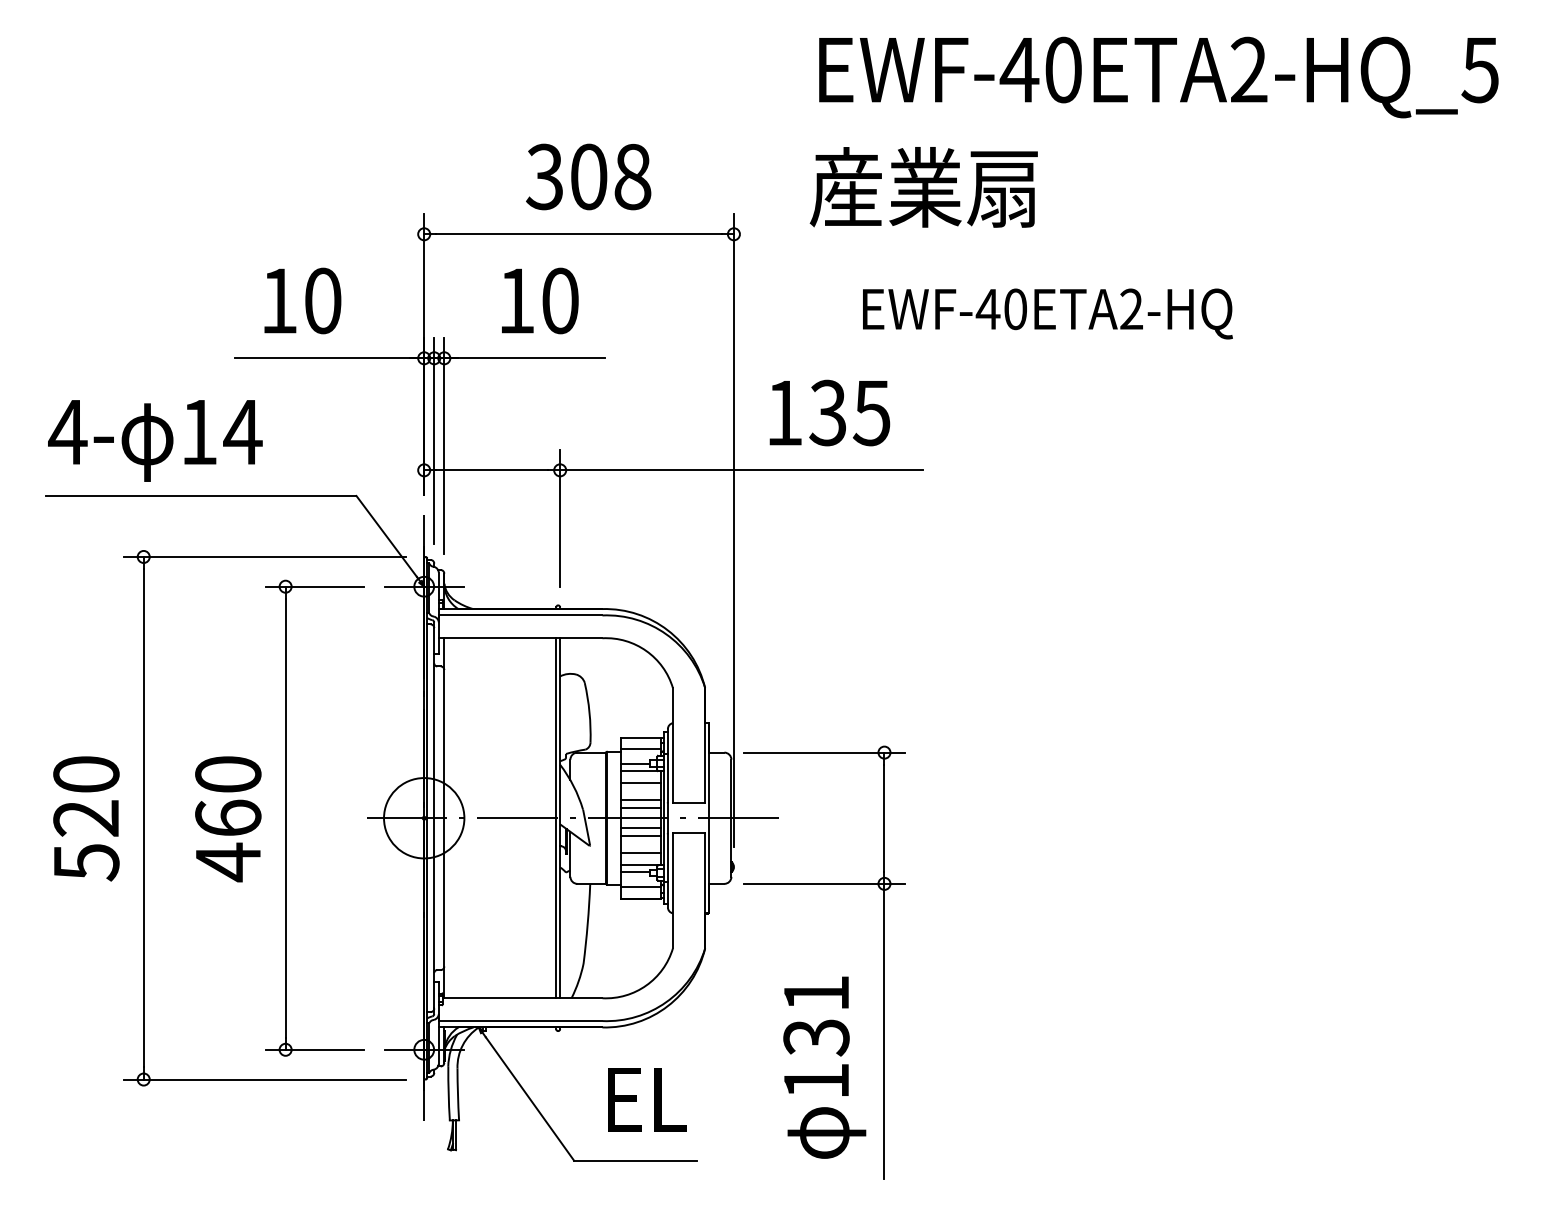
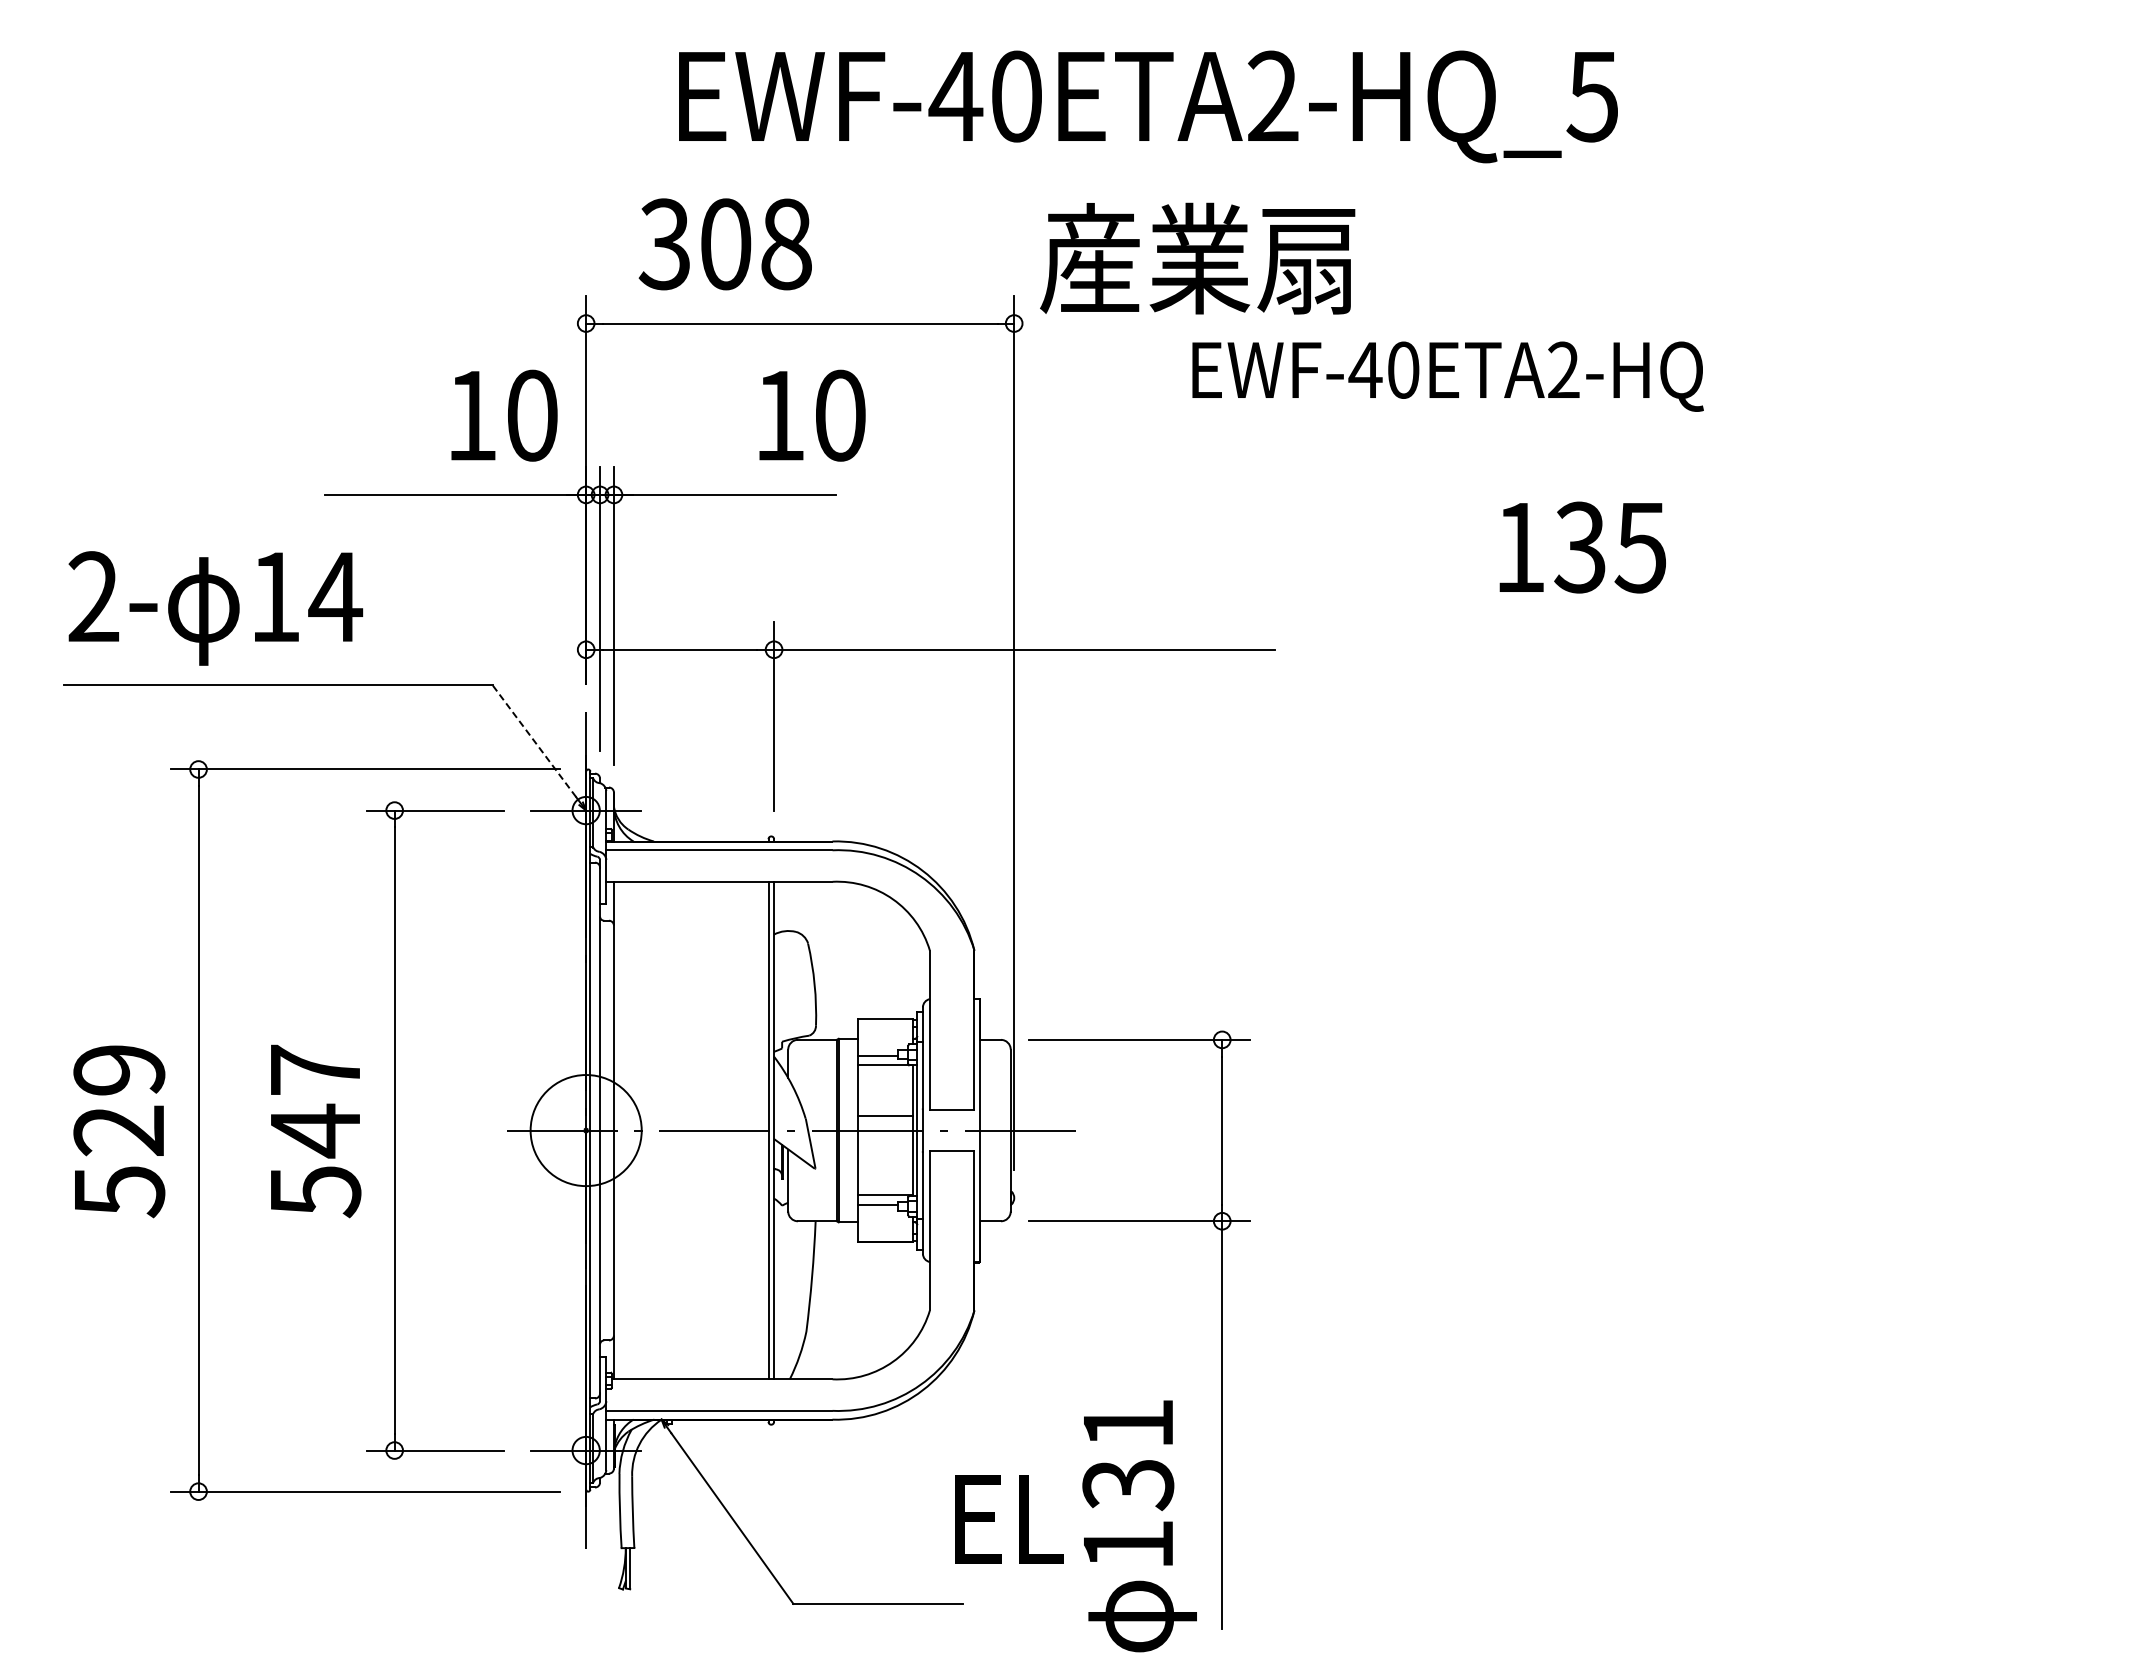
text: (1158, 77) -> (1148, 106), moved
text: (587, 177) -> (724, 244), moved
text: (923, 187) -> (1197, 258), moved
text: (302, 300) -> (504, 415), moved
text: (540, 300) -> (812, 415), moved
text: (1047, 313) -> (1447, 376), moved
text: (829, 412) -> (1582, 547), moved
text: (67, 431) -> (93, 596), 4- -> 2-
line: (386, 536) -> (534, 741), solid -> dashed
line: (640, 749) -> (885, 1035), removed
text: (86, 774) -> (119, 1070), 520 -> 529
line: (640, 783) -> (885, 1082), removed
line: (640, 799) -> (885, 1104), removed
text: (228, 818) -> (315, 1131), 460 -> 547
line: (640, 828) -> (885, 1144), removed
line: (640, 836) -> (885, 1155), removed
line: (640, 852) -> (885, 1178), removed
line: (640, 886) -> (885, 1225), removed
text: (824, 1067) -> (1139, 1526), moved
text: (647, 1099) -> (1009, 1519), moved

